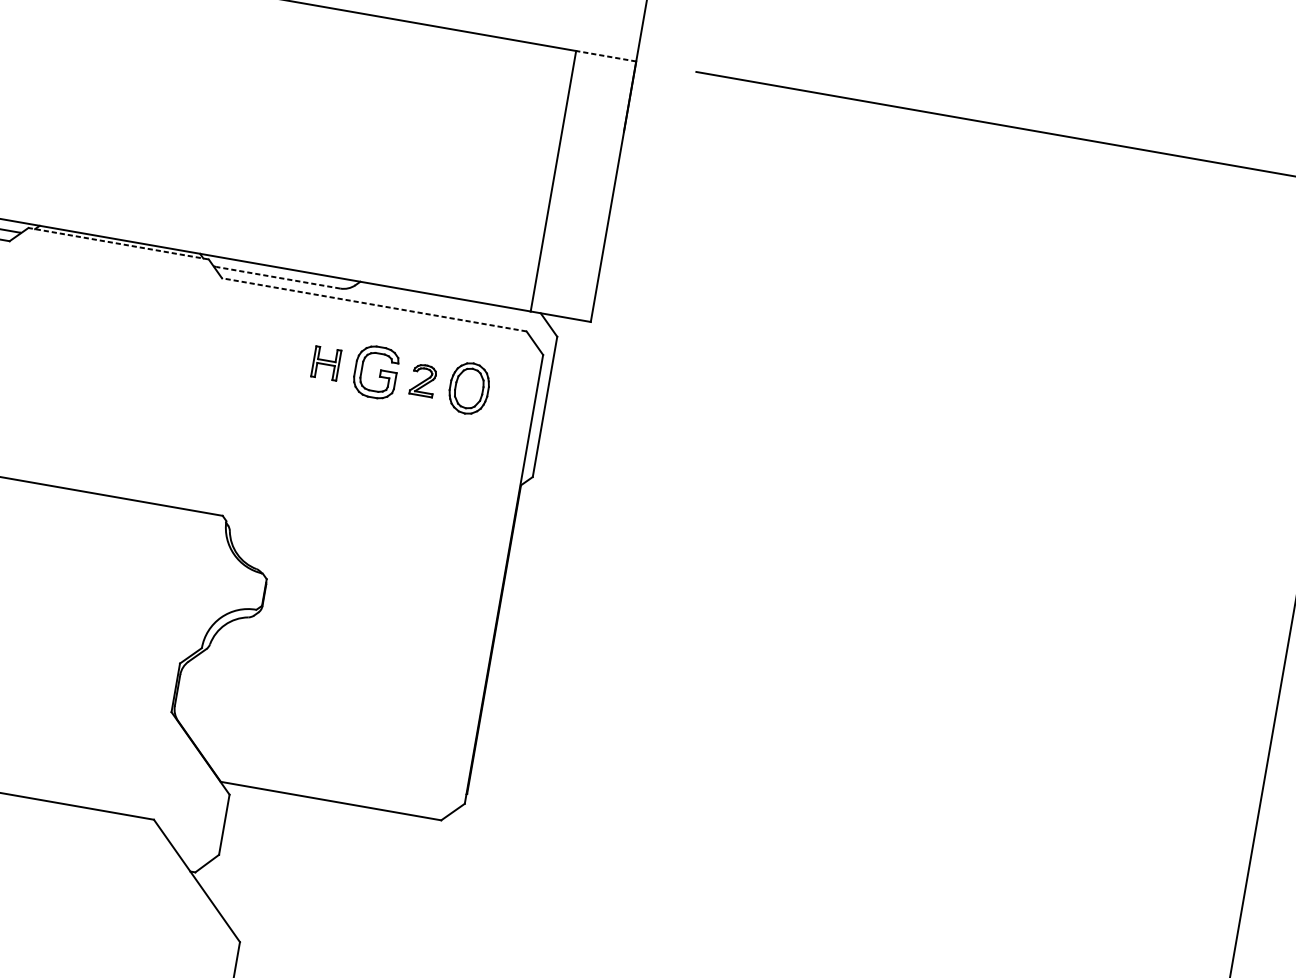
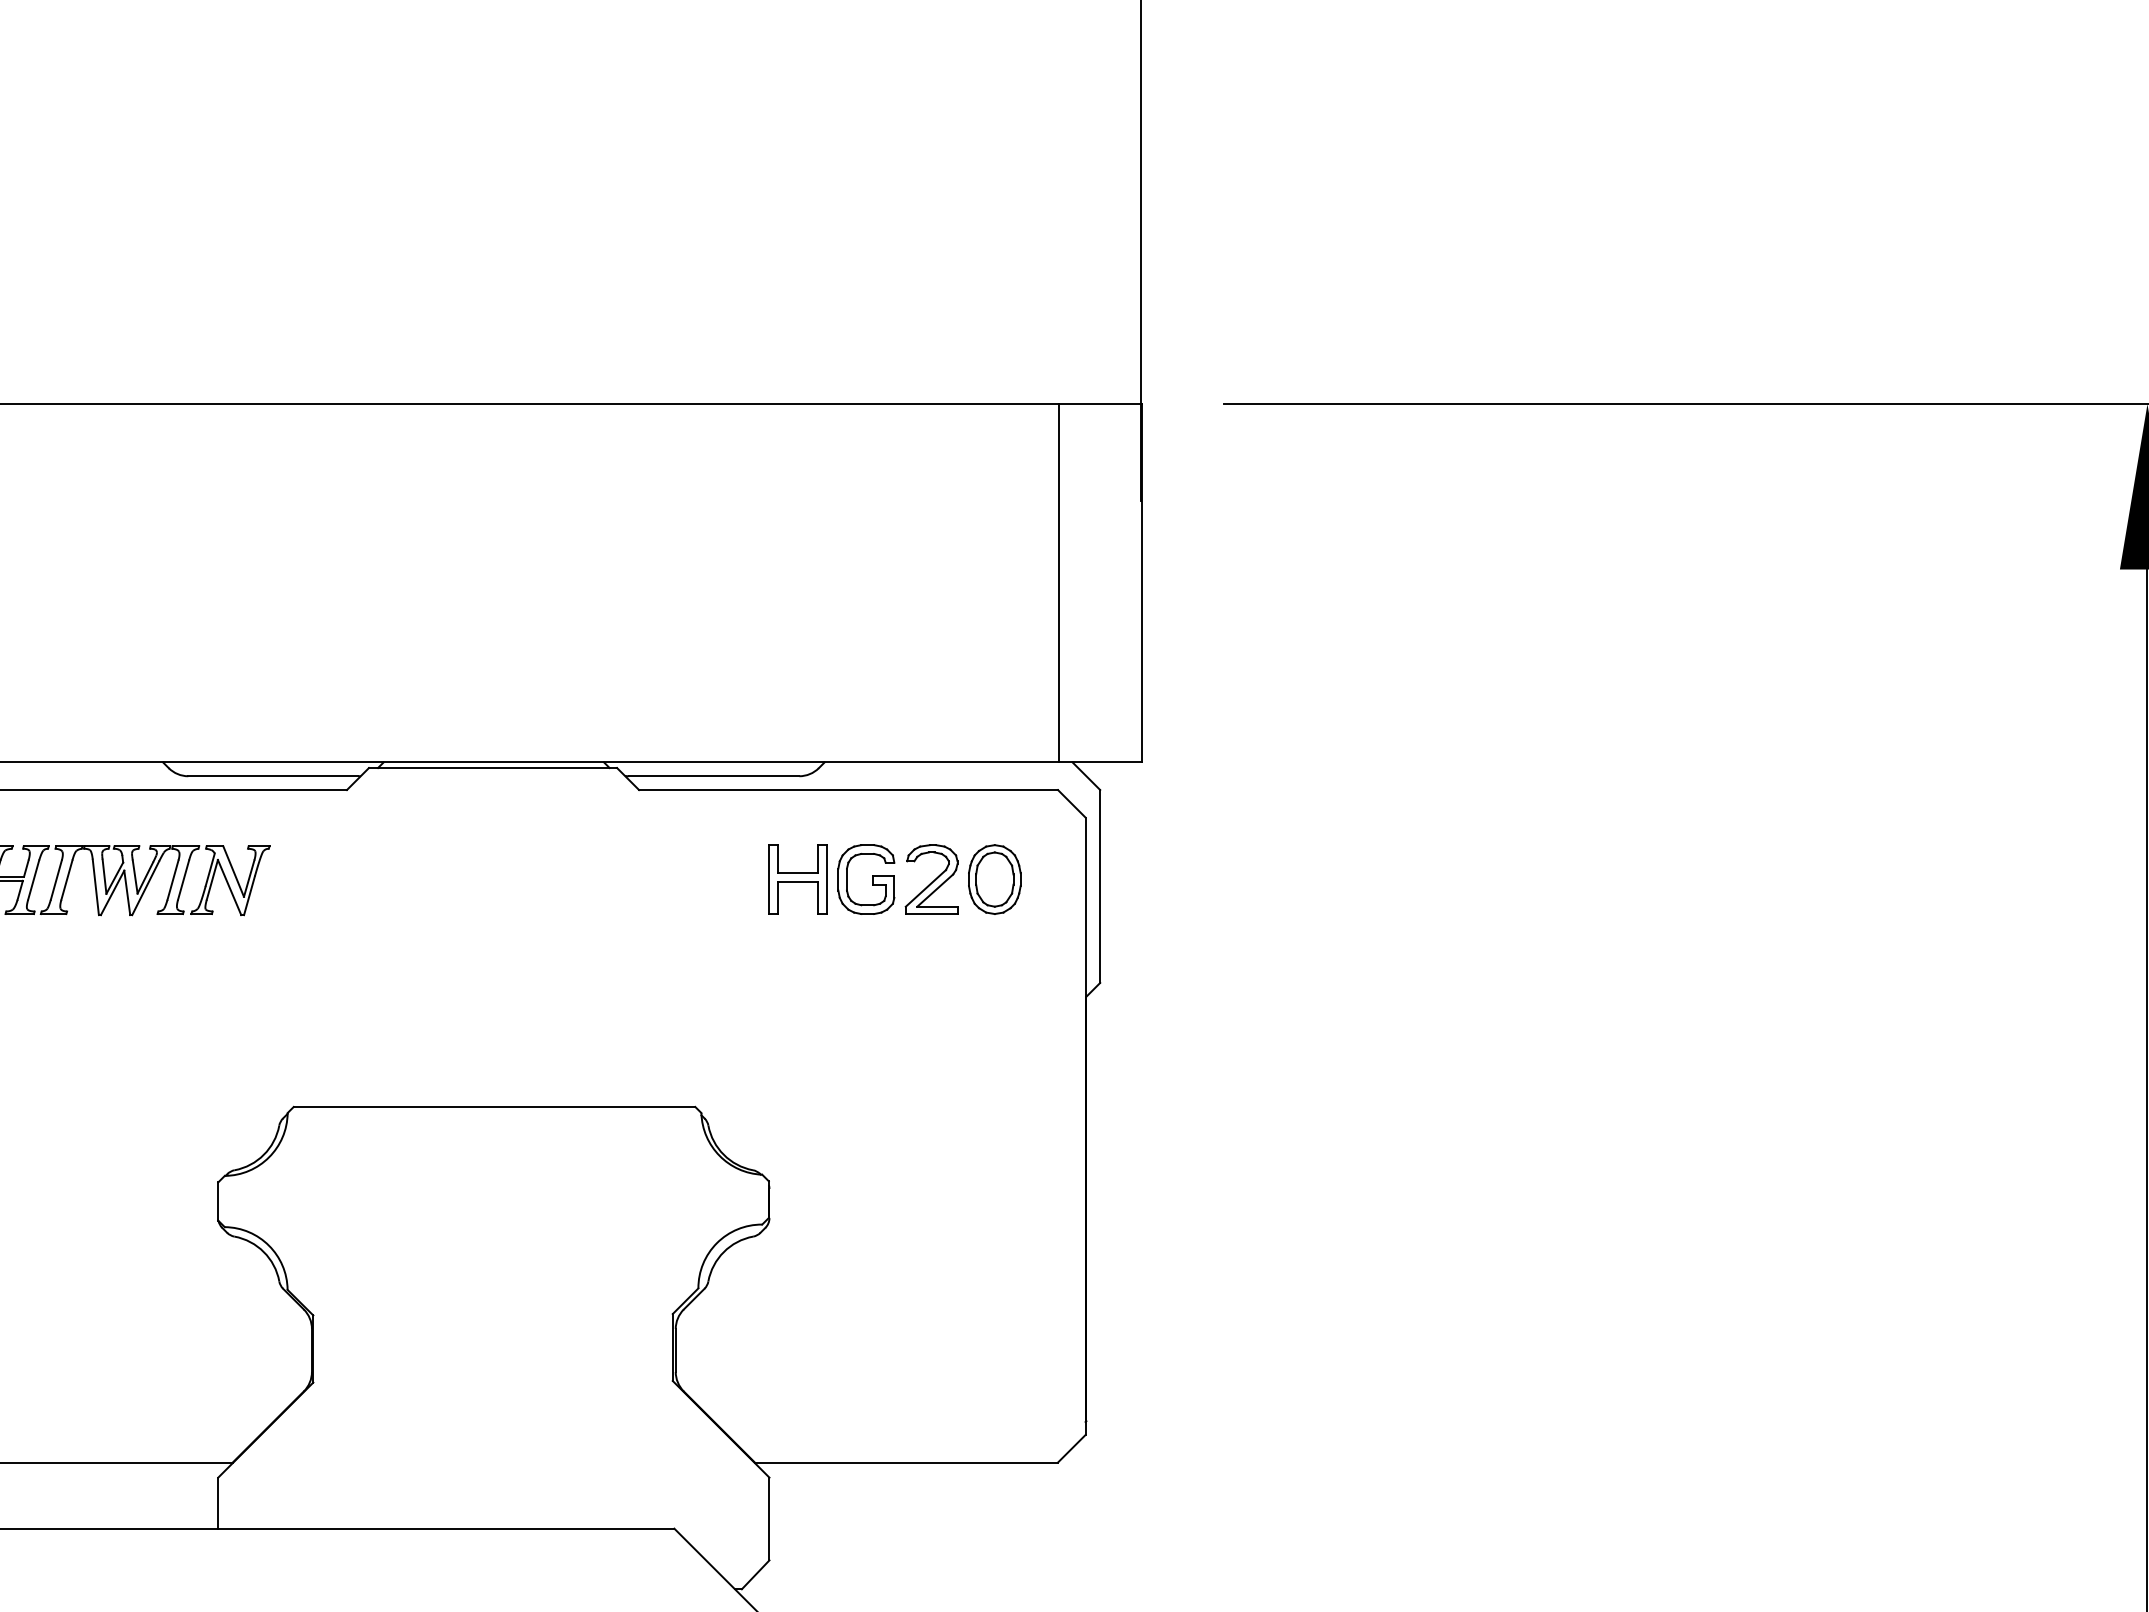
line: (605, 56) -> (1099, 404), dashed -> solid
line: (118, 244) -> (492, 768), dashed -> solid
line: (277, 277) -> (713, 776), dashed -> solid
line: (374, 305) -> (848, 790), dashed -> solid
part: (325, 363) -> (797, 879), size x1.67
part: (423, 380) -> (931, 879), size x1.67

